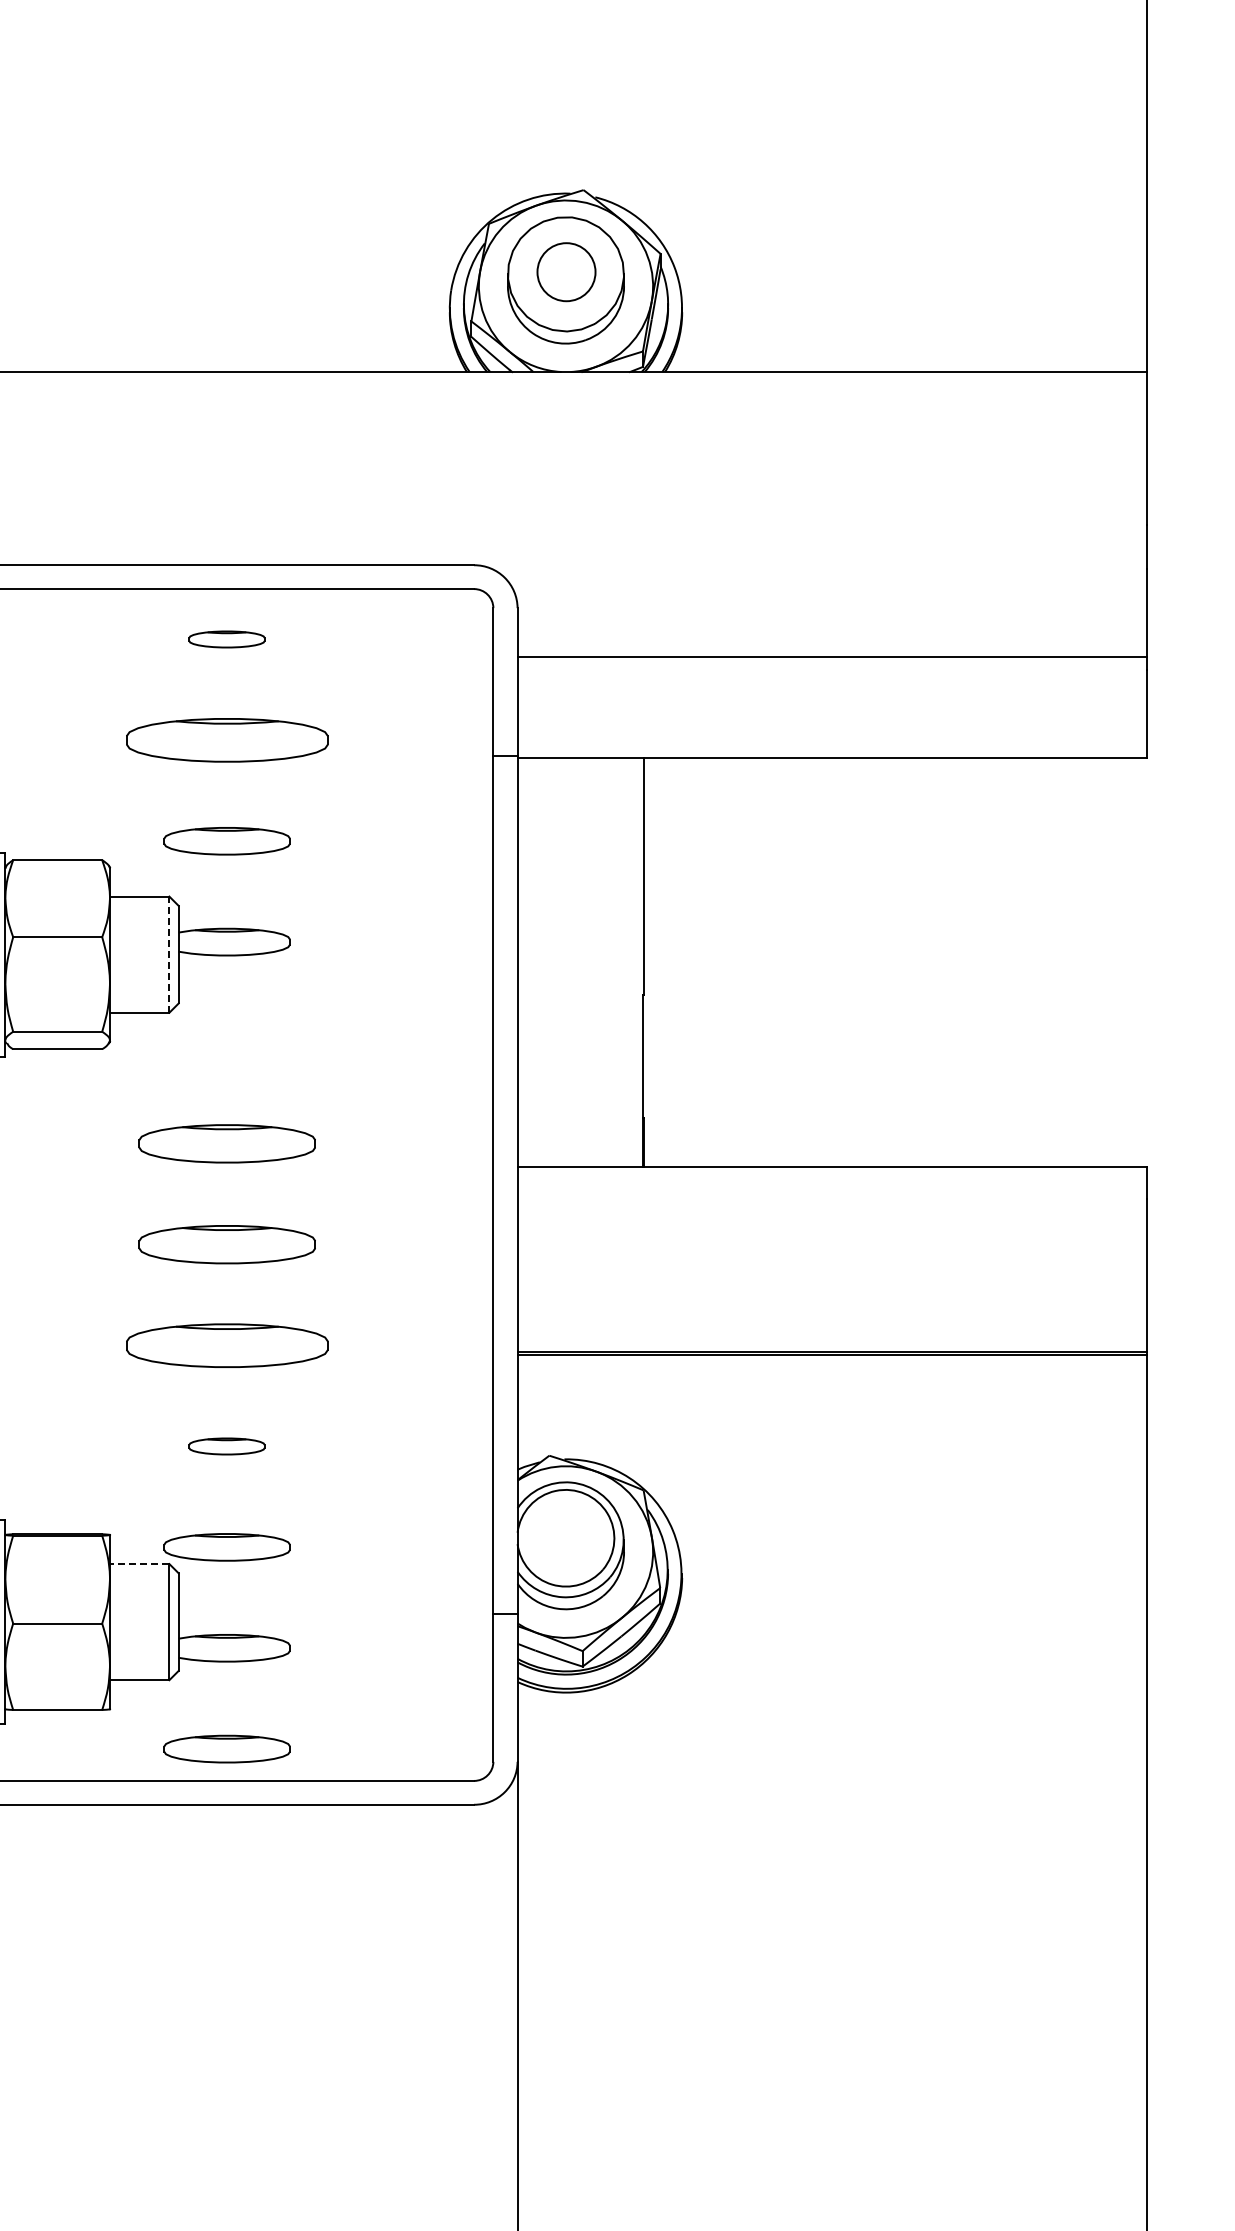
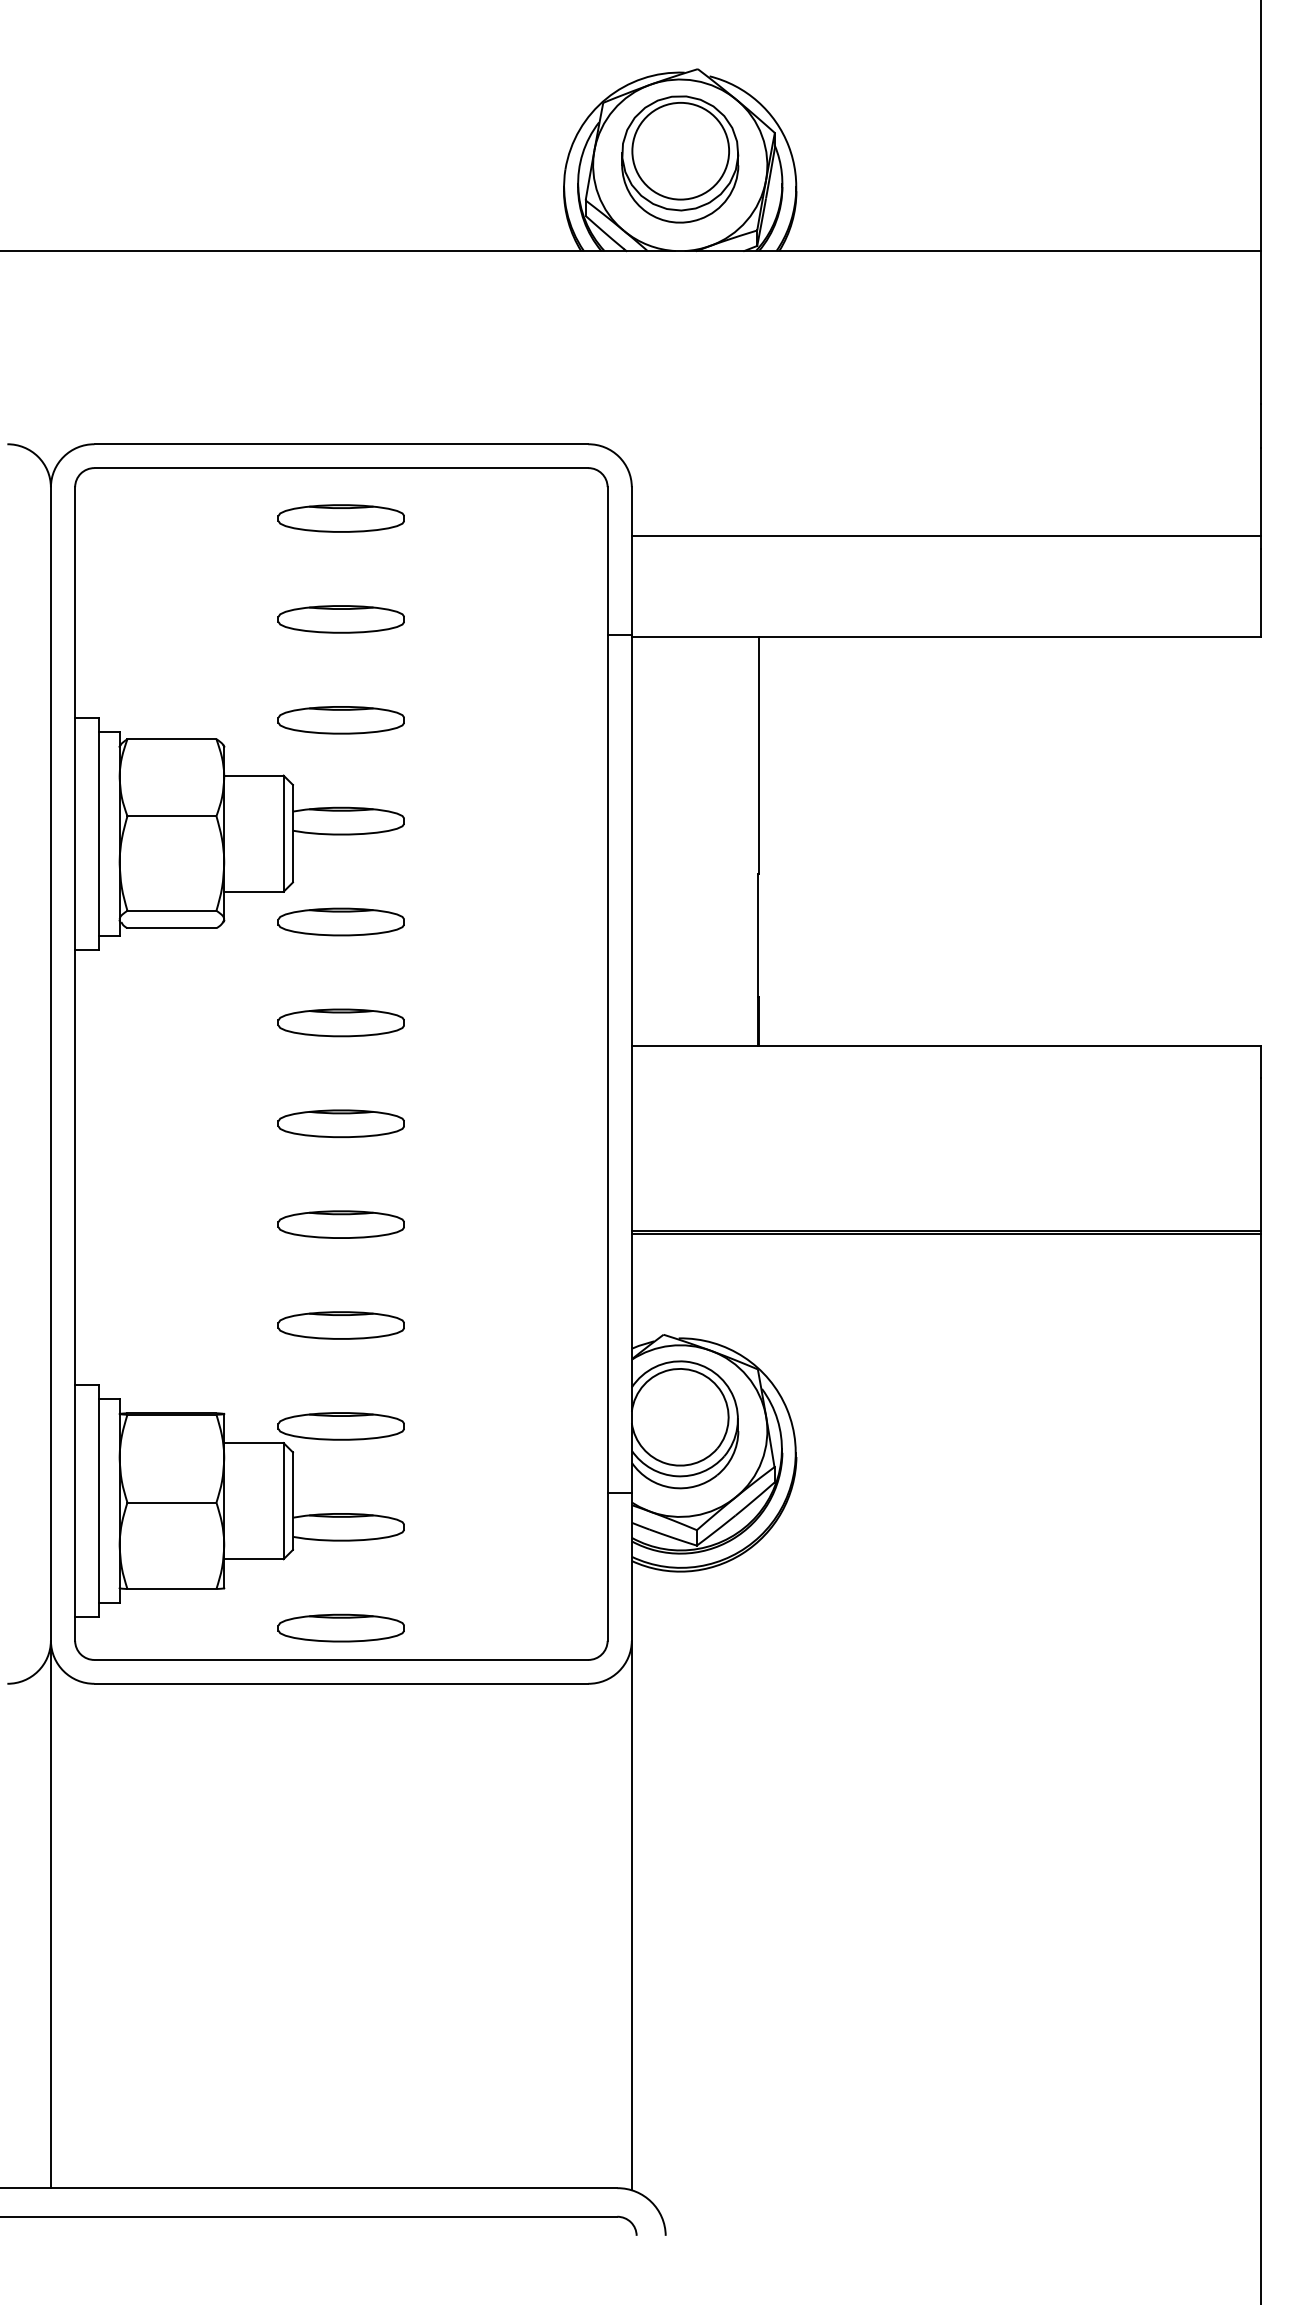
circle: (566, 271) -> (680, 150), size x1.67
part: (226, 639) -> (340, 518), size x1.67
part: (226, 740) -> (340, 619), size x0.62
line: (169, 954) -> (283, 833), dashed -> solid
part: (226, 1042) -> (340, 921), added
part: (226, 1143) -> (340, 1022), size x0.71
part: (226, 1244) -> (340, 1123), size x0.71
part: (226, 1345) -> (340, 1224), size x0.62
part: (226, 1446) -> (340, 1325), size x1.67
line: (139, 1564) -> (253, 1443), dashed -> solid

